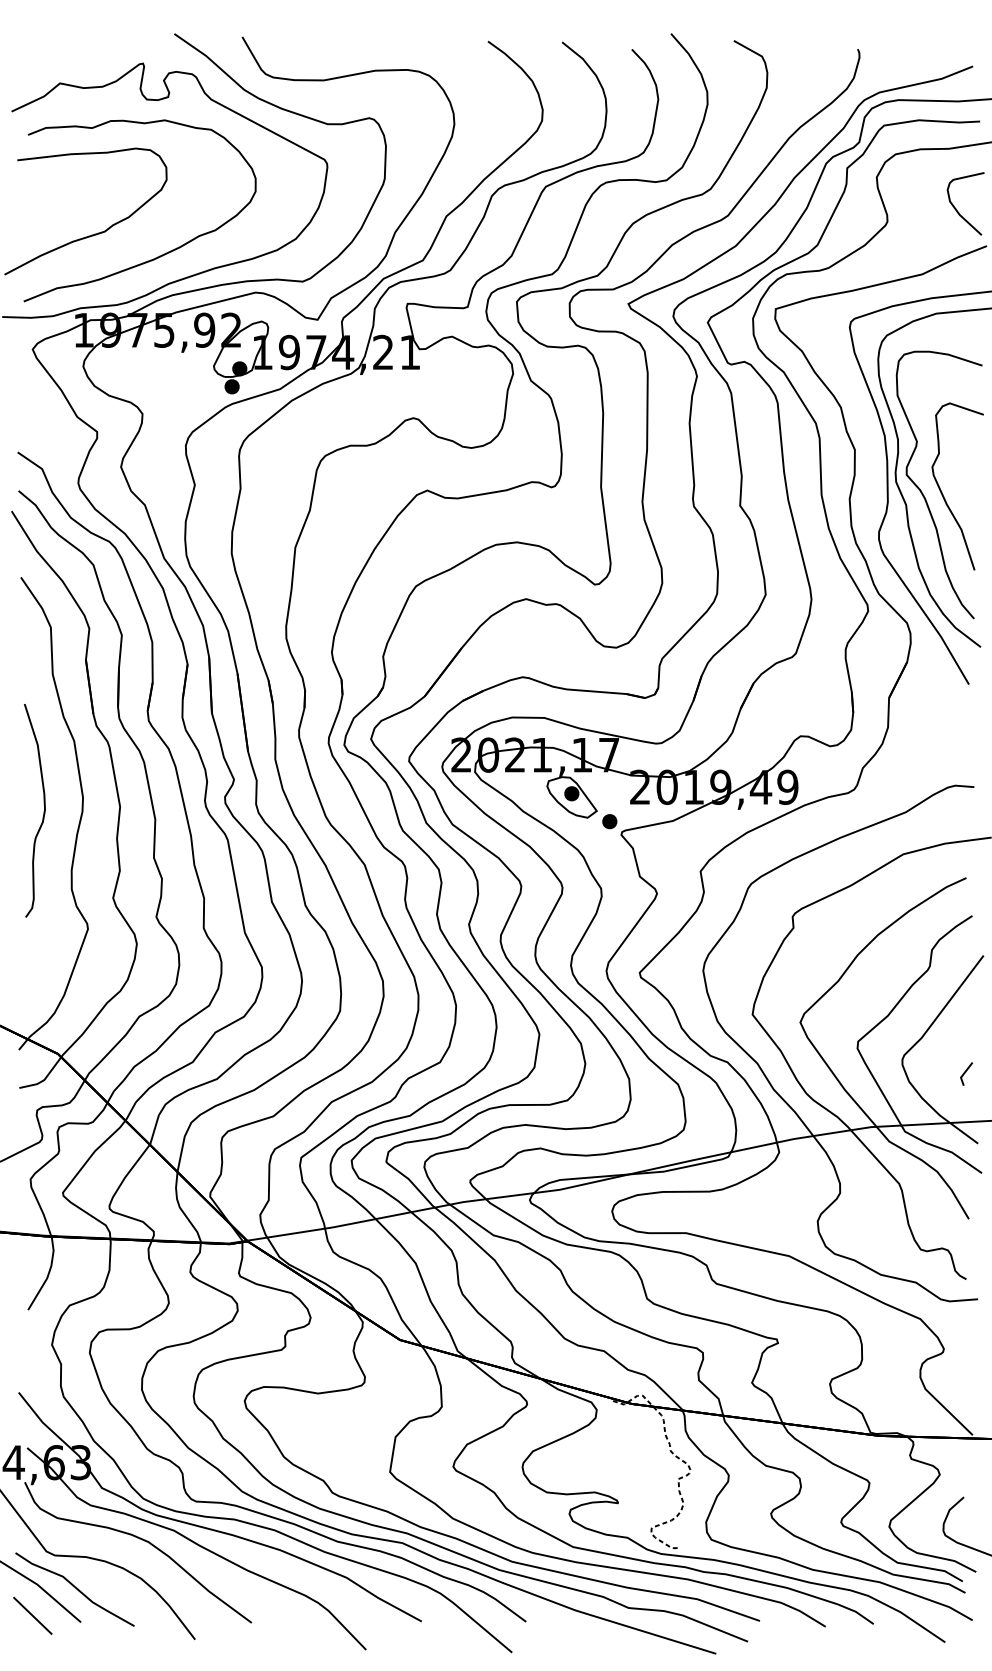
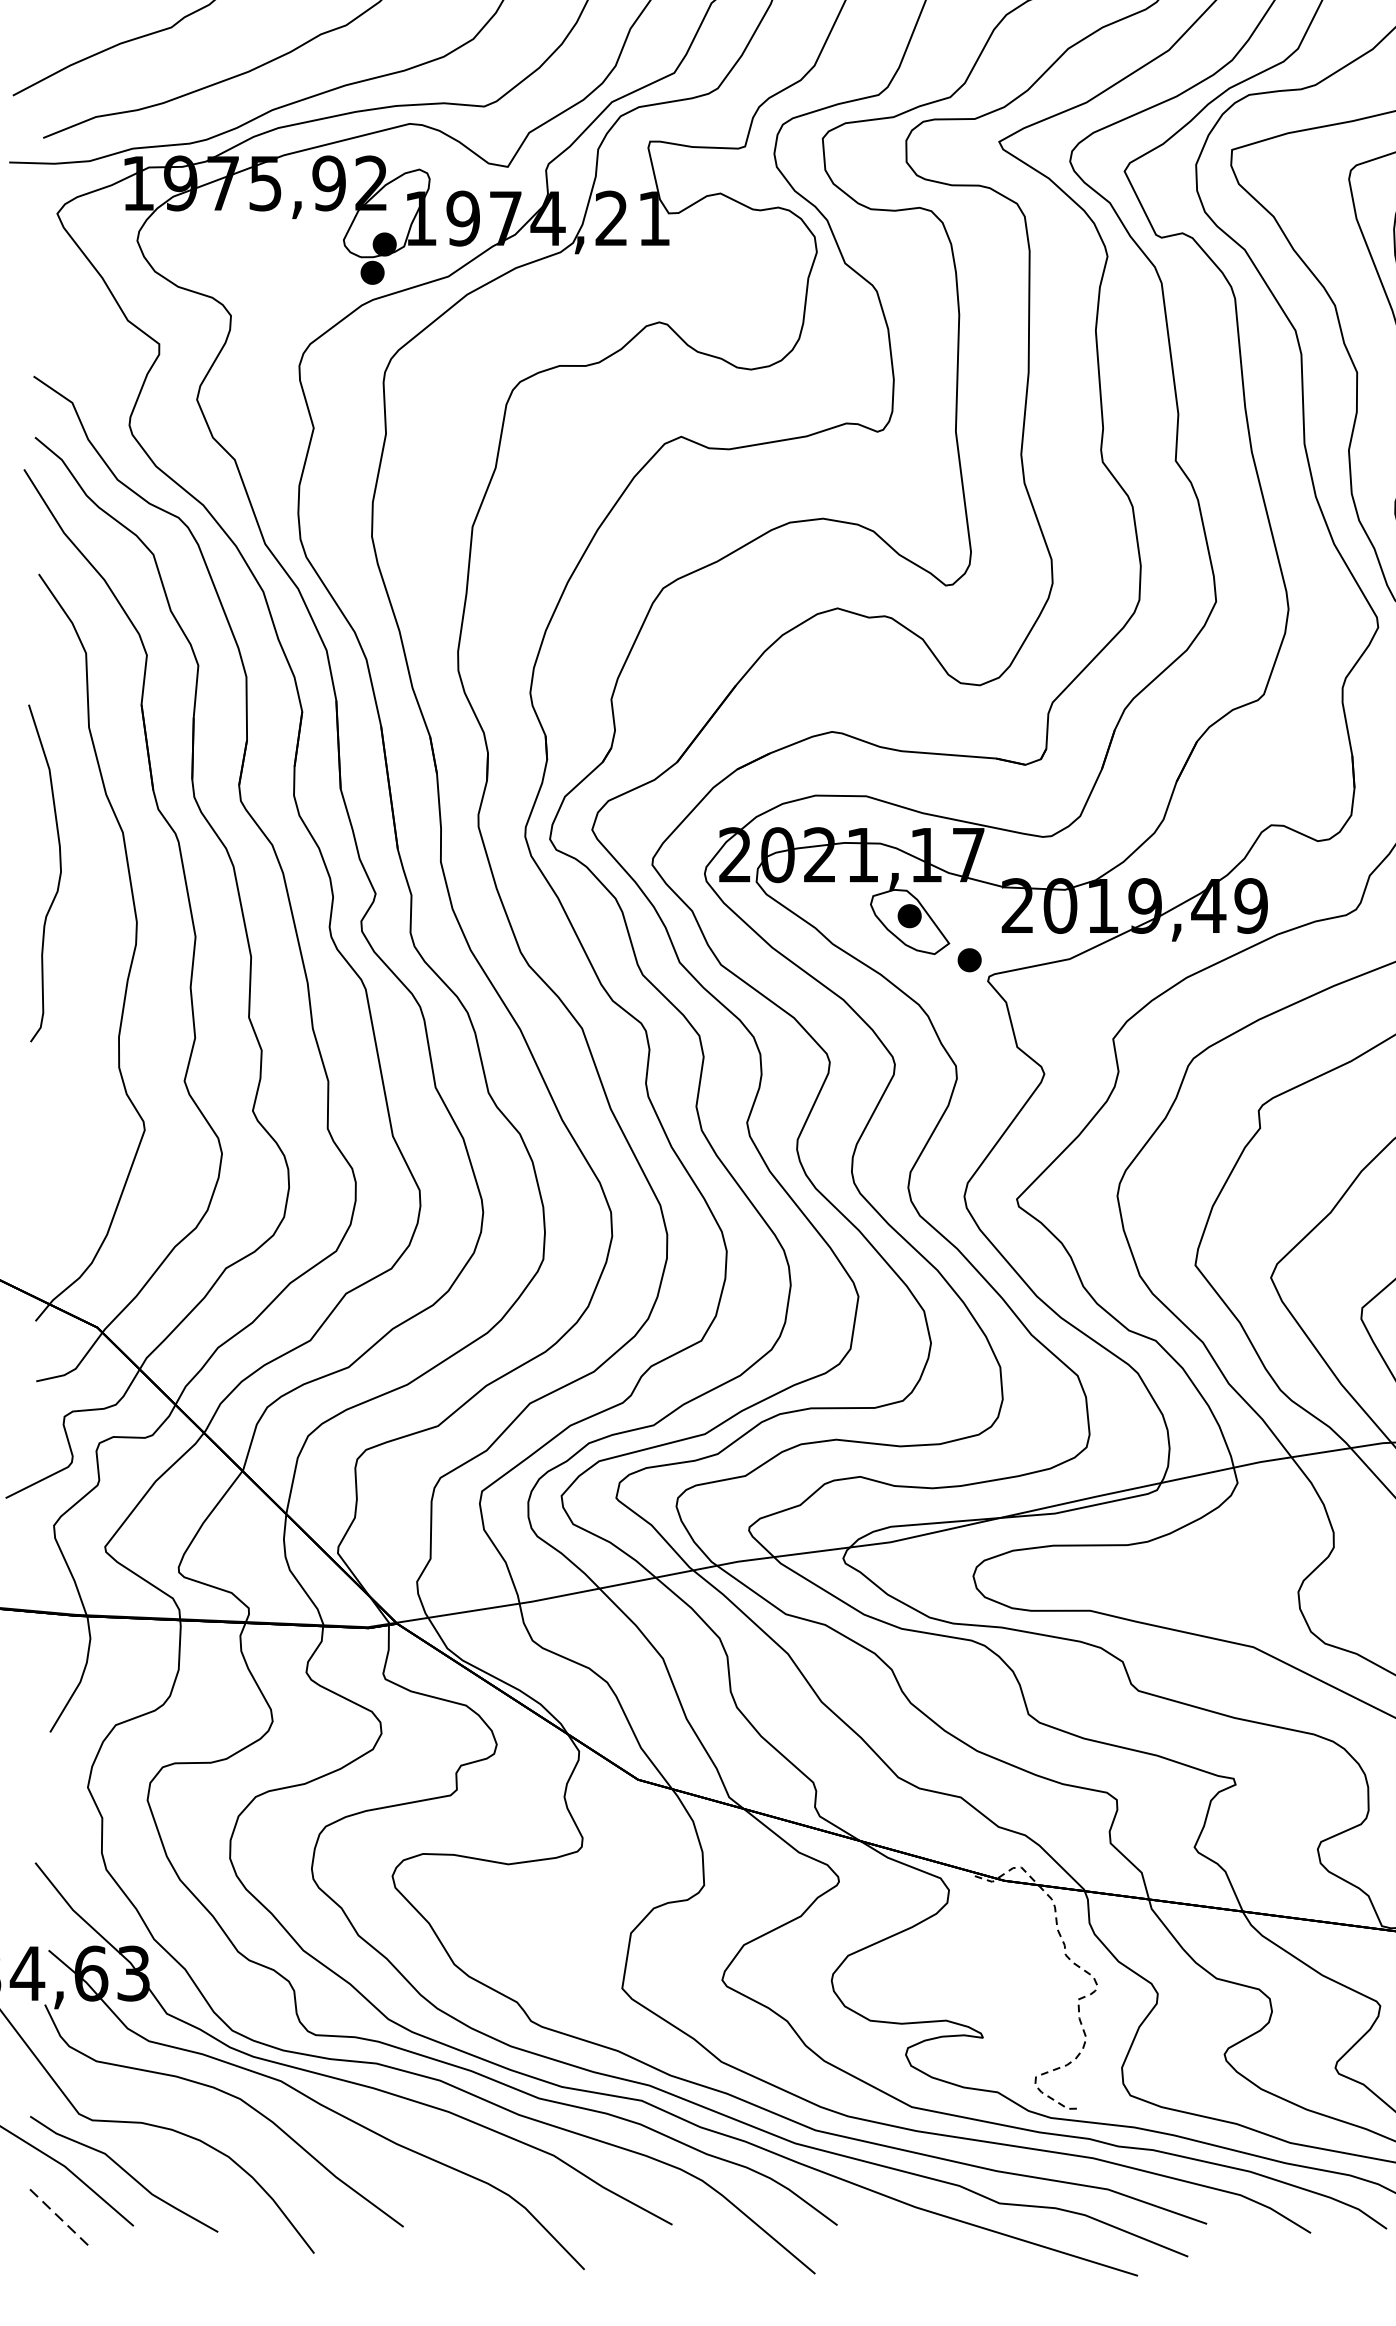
curve: (43, 811) -> (58, 874), moved
line: (32, 1615) -> (57, 2215), solid -> dashed

